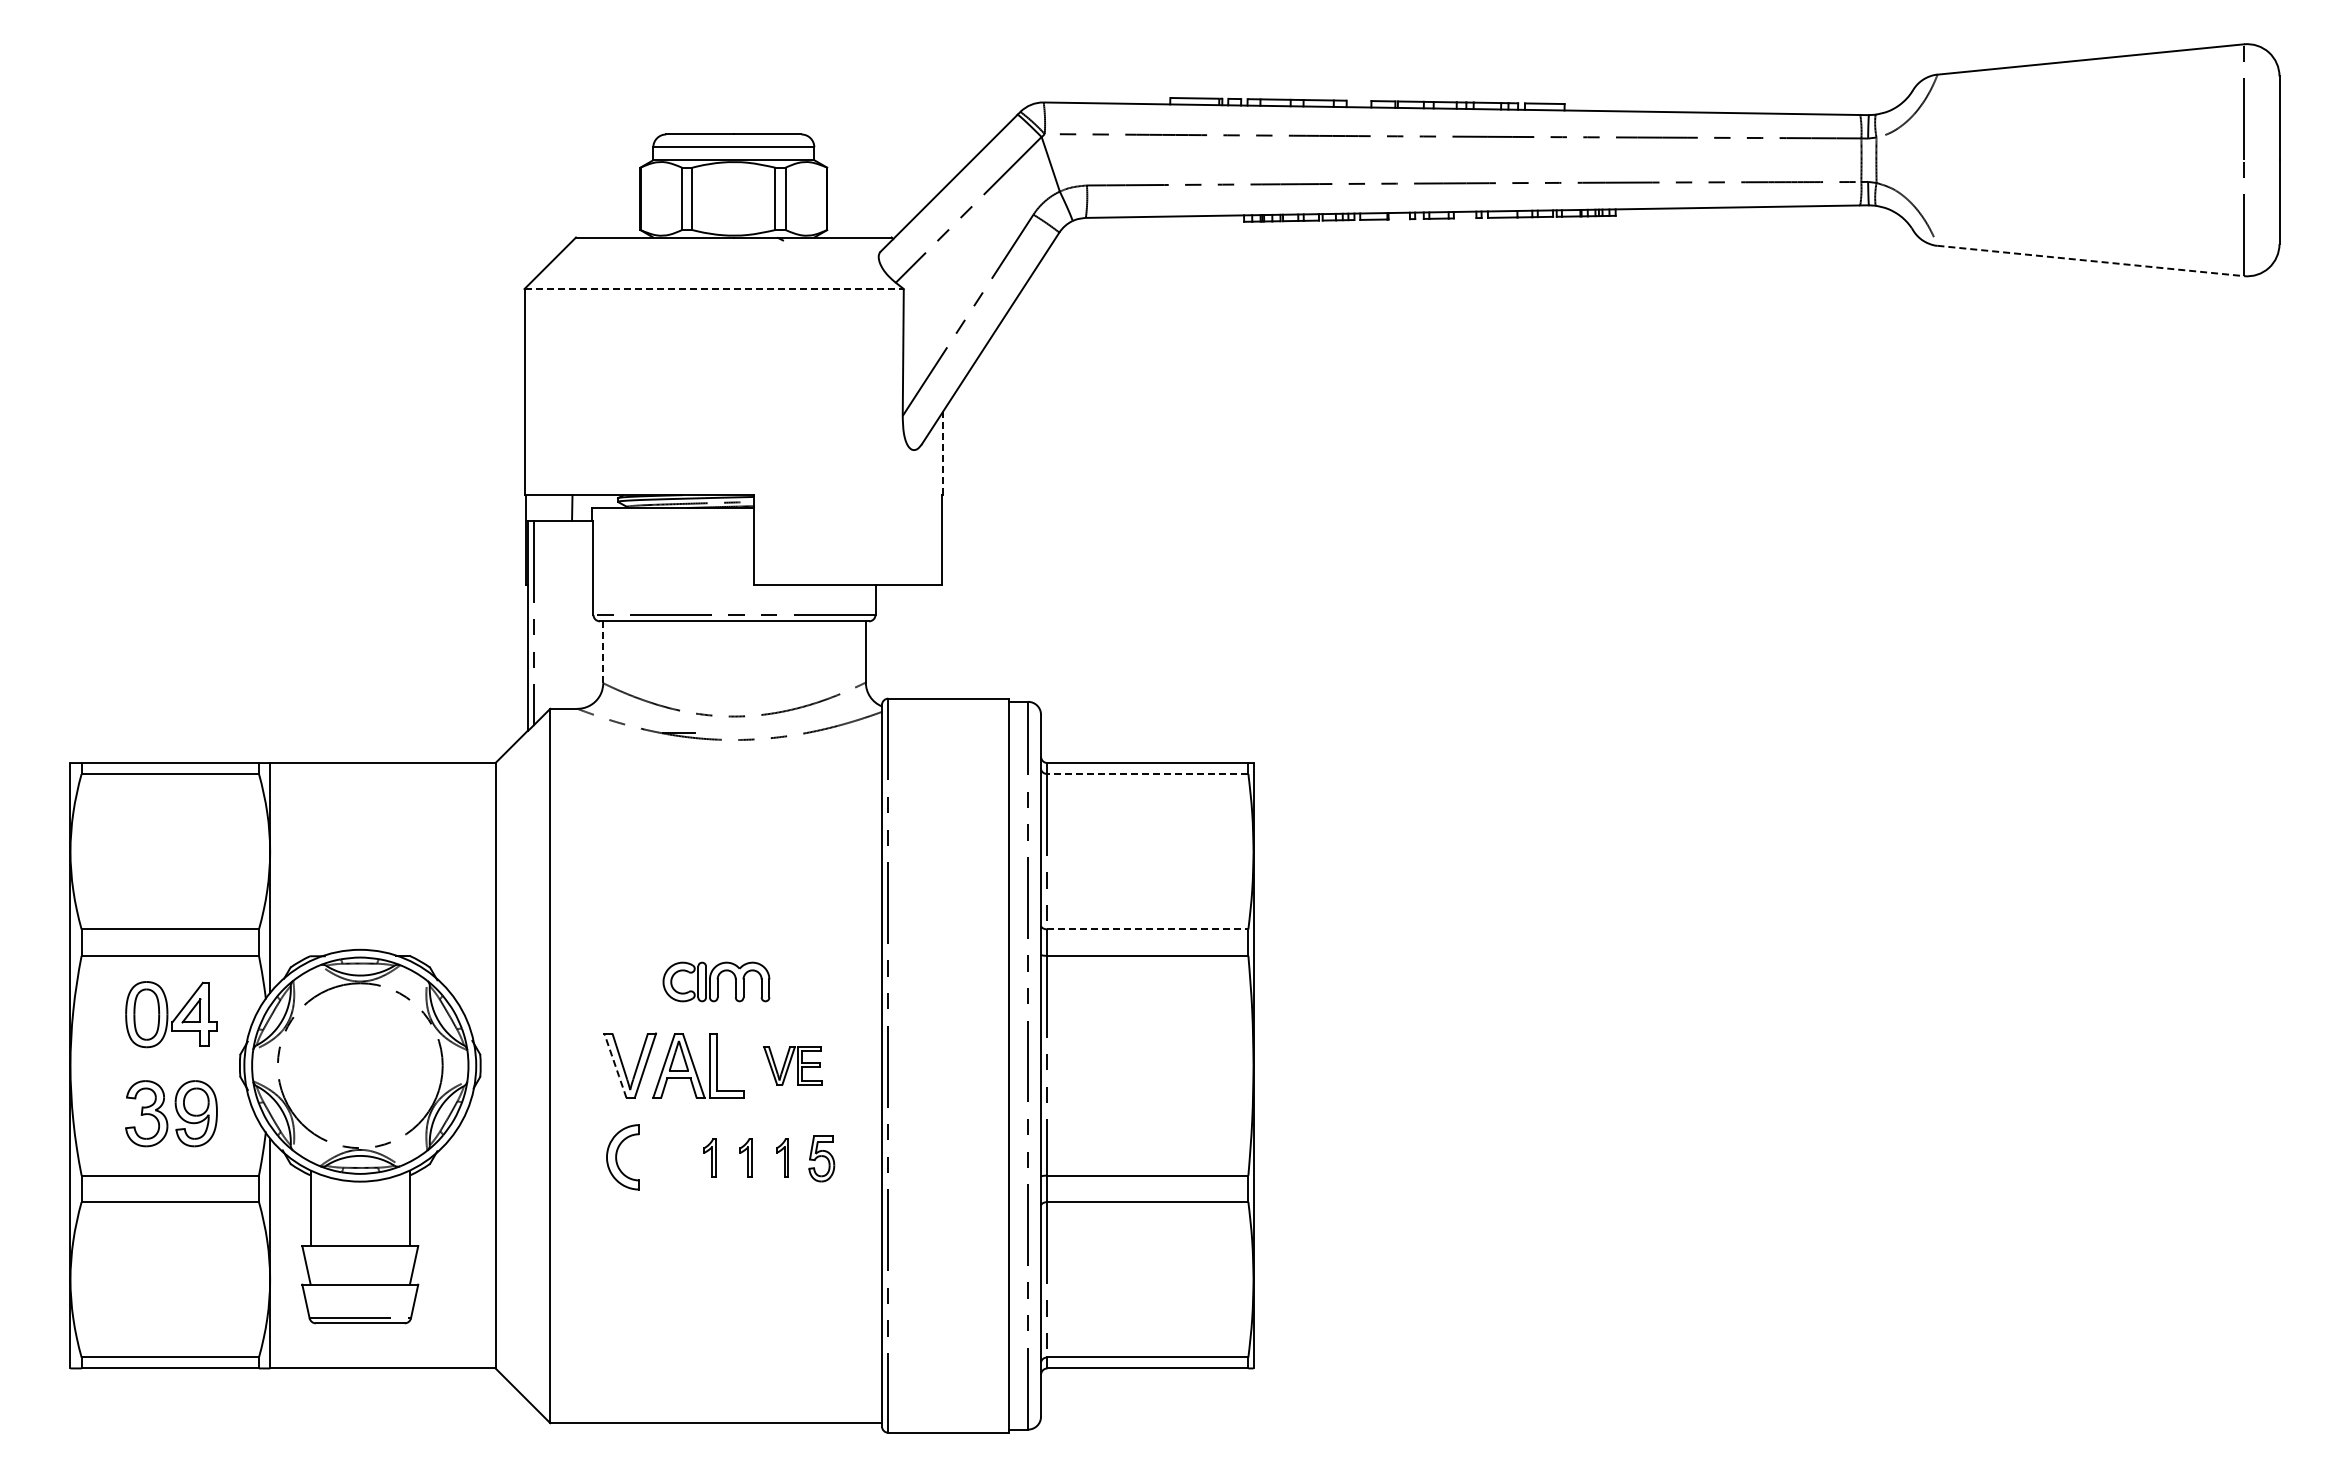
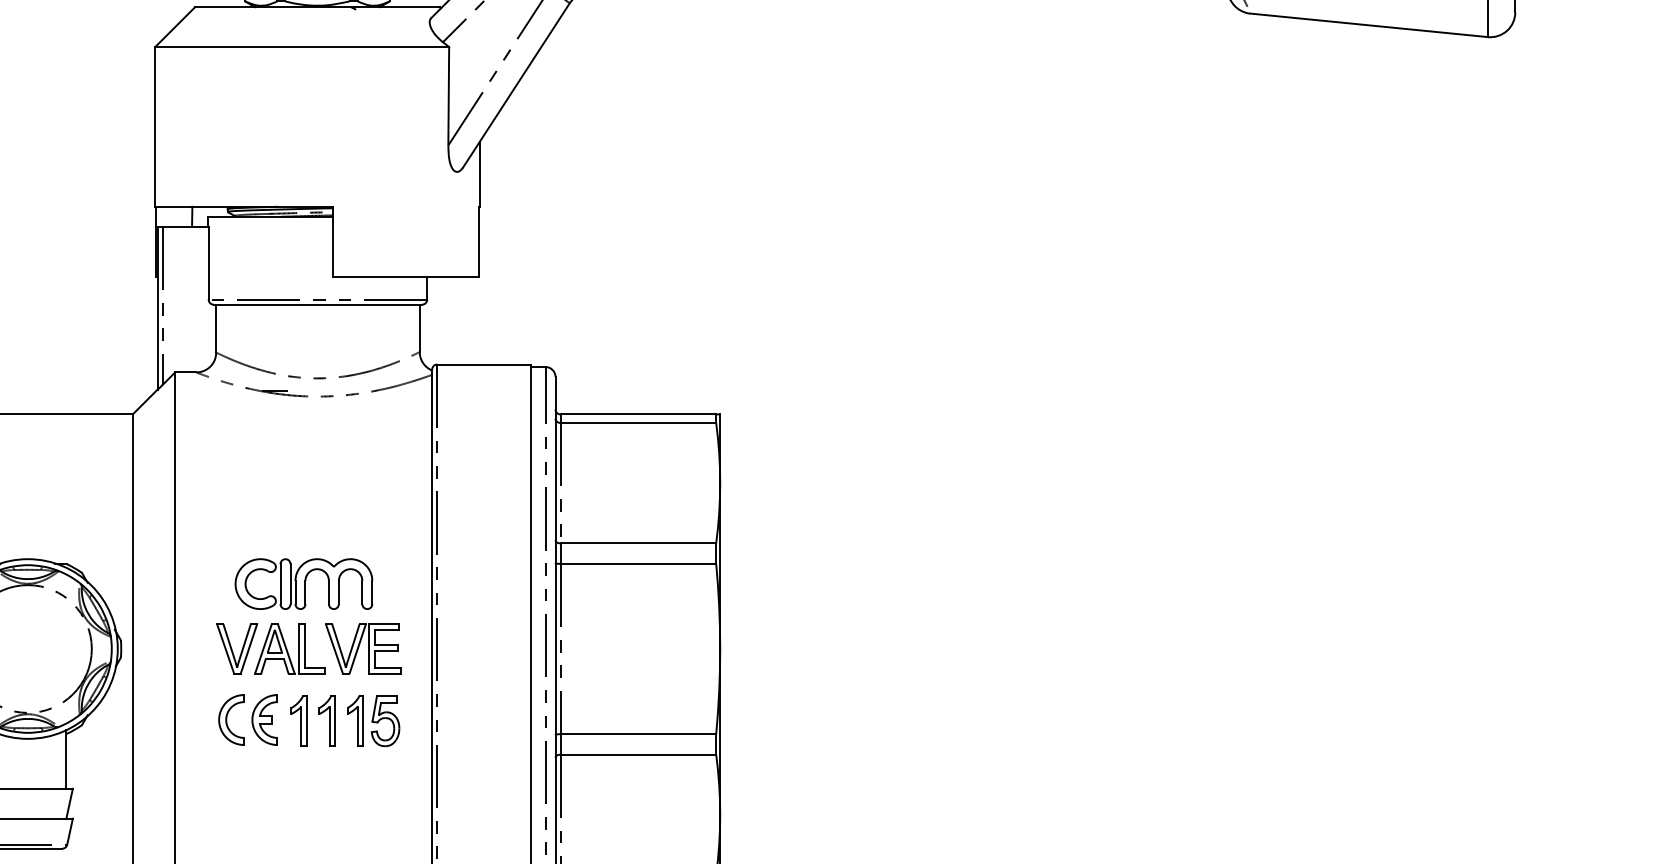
line: (2091, 261) -> (1369, 25), dashed -> solid
line: (714, 289) -> (302, 47), dashed -> solid
line: (943, 453) -> (479, 174), dashed -> solid
line: (603, 652) -> (216, 328), dashed -> solid
line: (1147, 774) -> (638, 423), dashed -> solid
line: (1148, 929) -> (638, 543), dashed -> solid
part: (716, 981) -> (304, 583), size x1.67
line: (615, 1065) -> (225, 648), dashed -> solid
part: (792, 1065) -> (362, 648), size x1.67
part: (665, 1157) -> (264, 720), added
part: (709, 1157) -> (298, 720), size x1.67
part: (745, 1157) -> (326, 720), size x1.67
part: (782, 1157) -> (355, 720), size x1.67
part: (821, 1158) -> (385, 720), size x1.43

